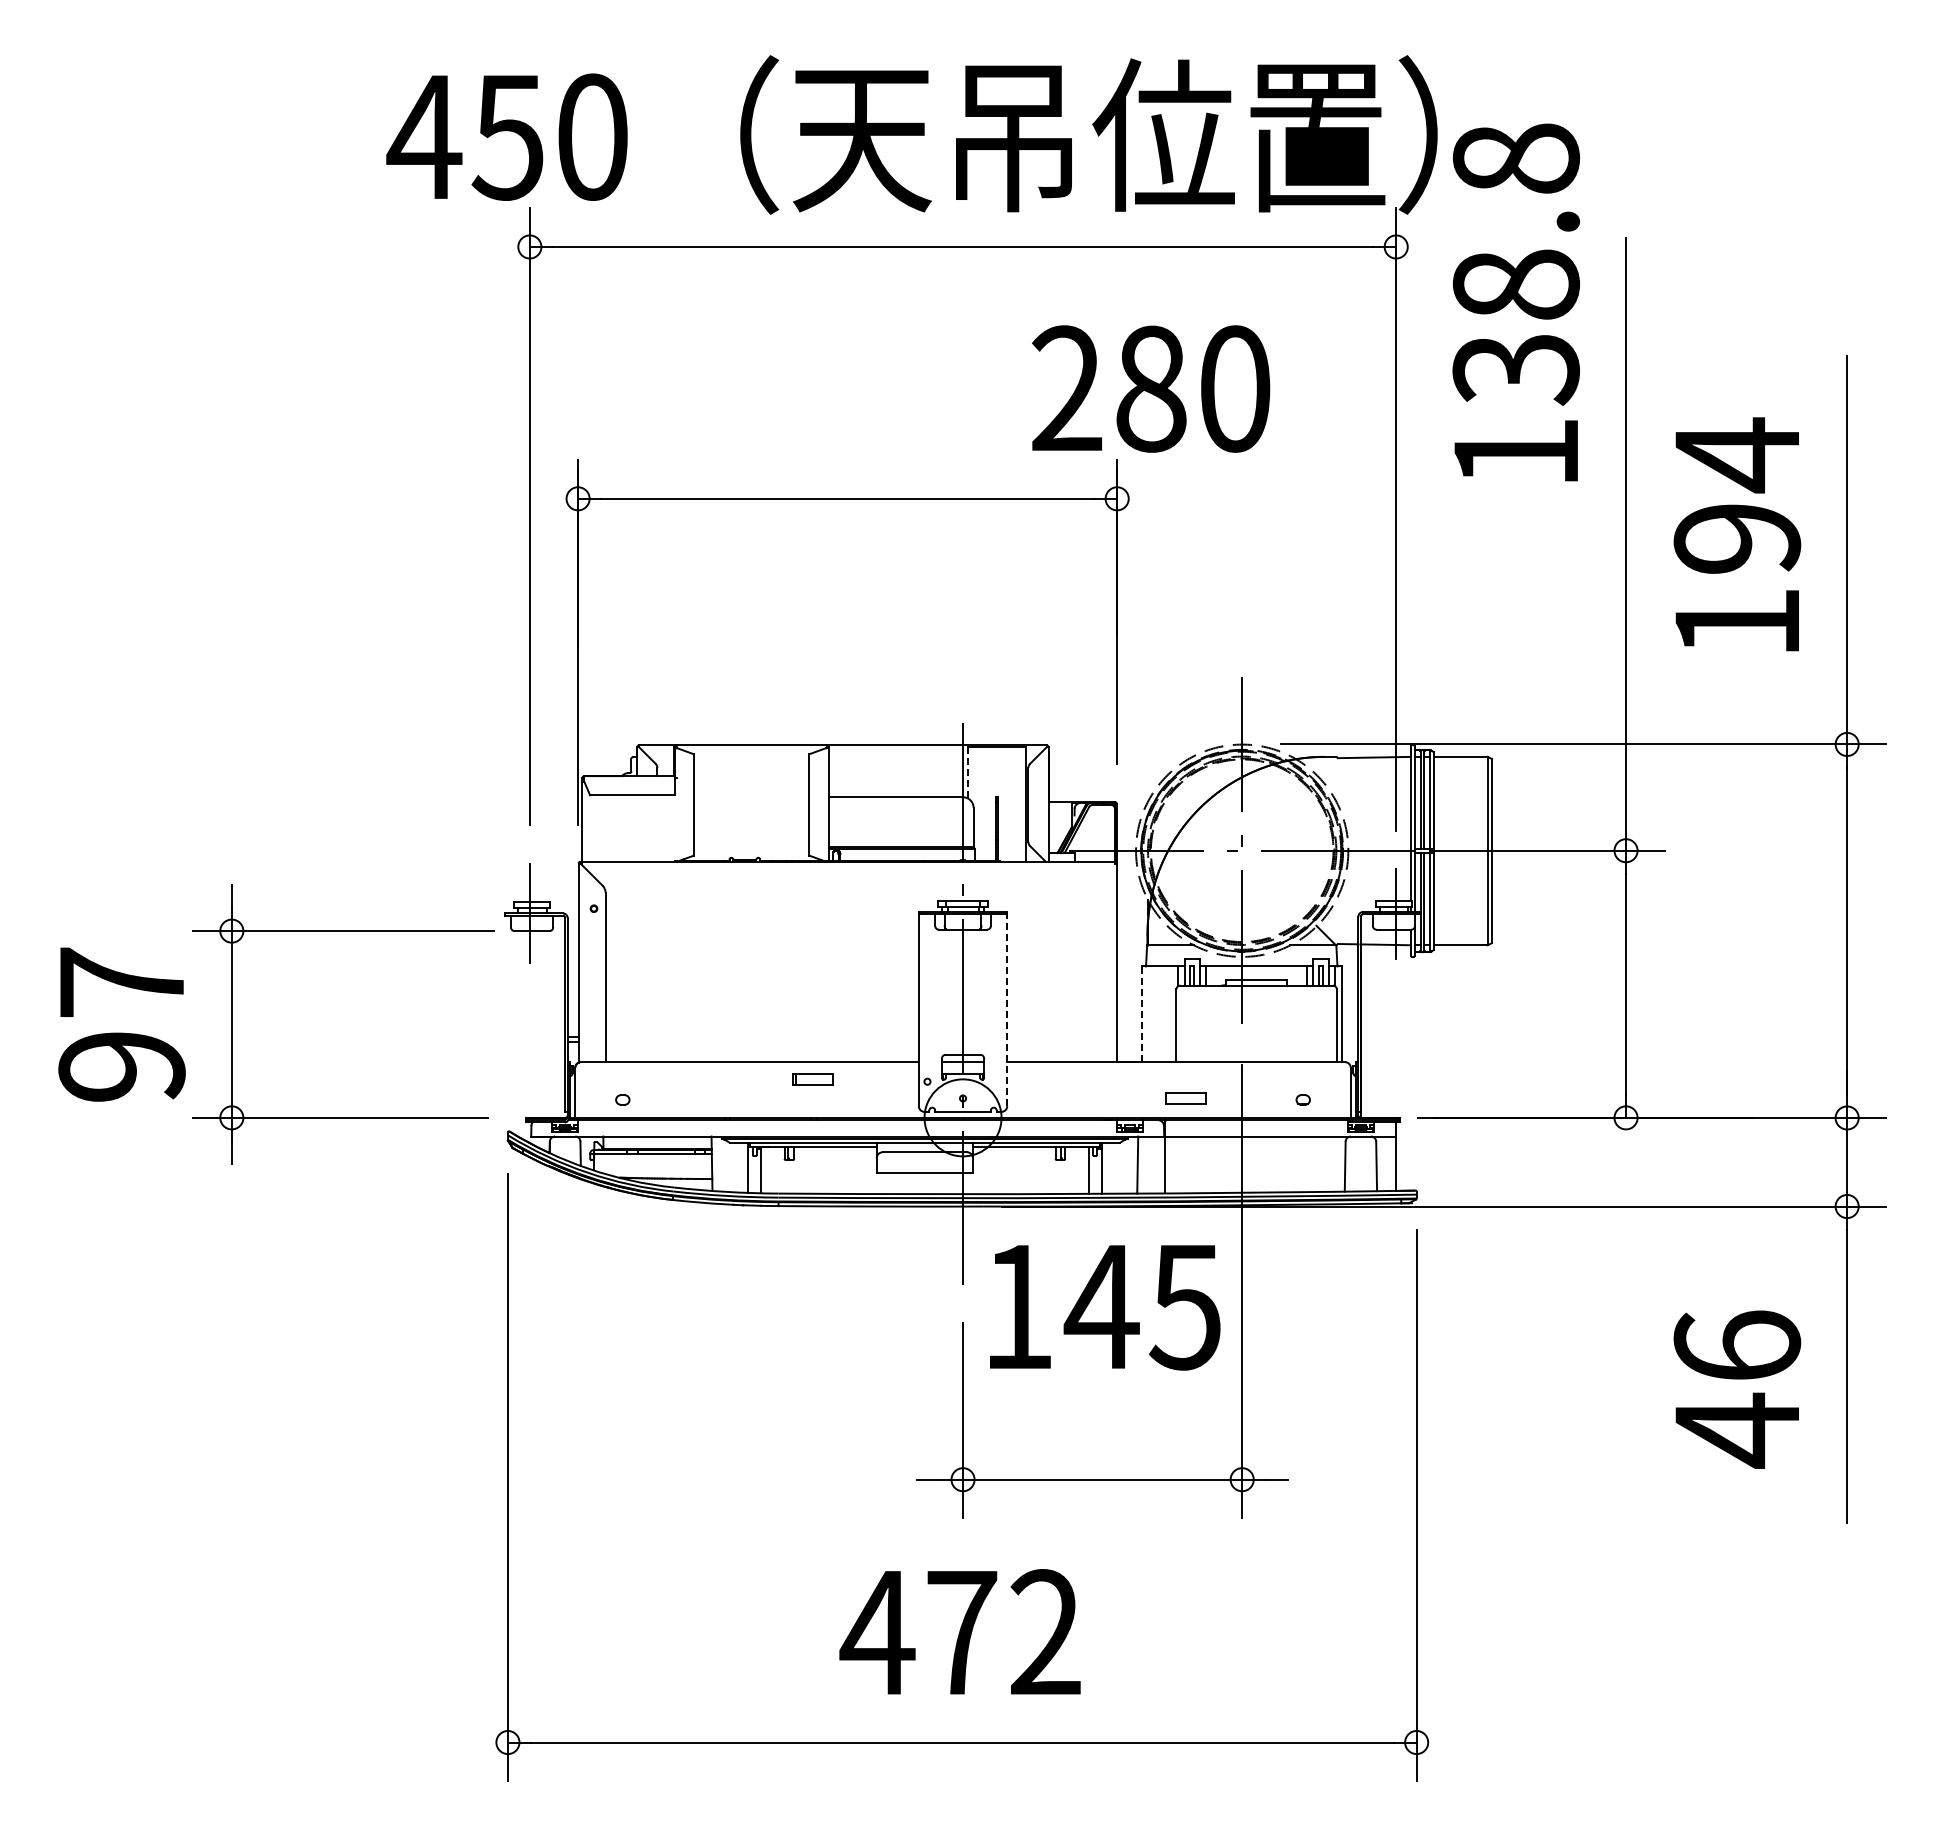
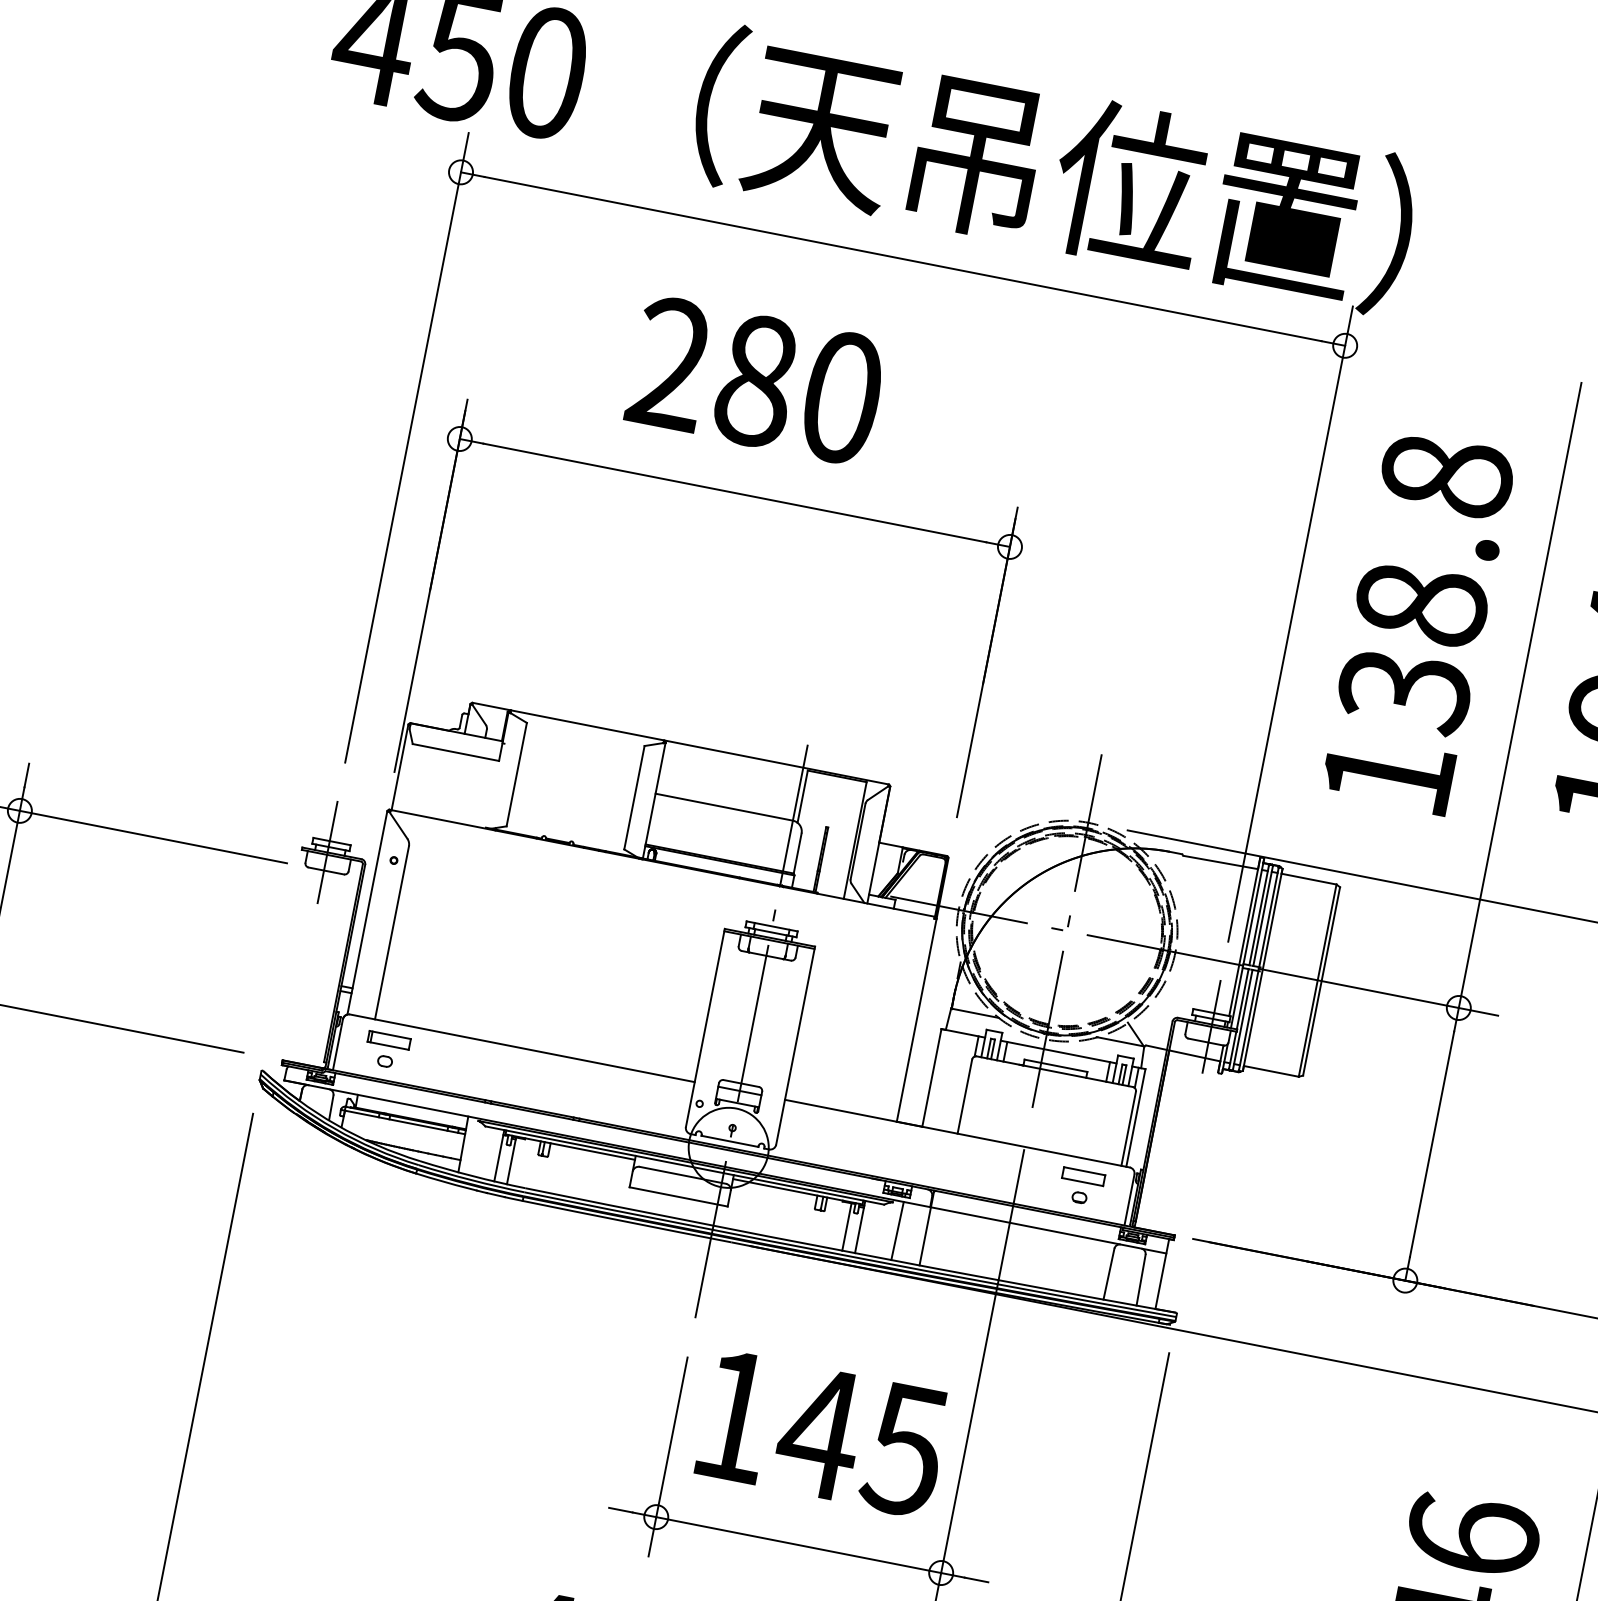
text: (1515, 302) -> (1417, 622), moved
text: (1151, 388) -> (756, 380), moved
line: (967, 772) -> (802, 796), dashed -> solid
line: (1007, 1009) -> (795, 1046), dashed -> solid
line: (1141, 1014) -> (931, 1078), dashed -> solid
part: (812, 1079) -> (388, 1040), moved
part: (1185, 1098) -> (1082, 1176), moved
text: (1105, 1307) -> (823, 1434), moved

